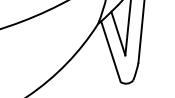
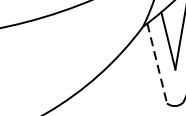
line: (110, 51) -> (156, 63), solid -> dashed

